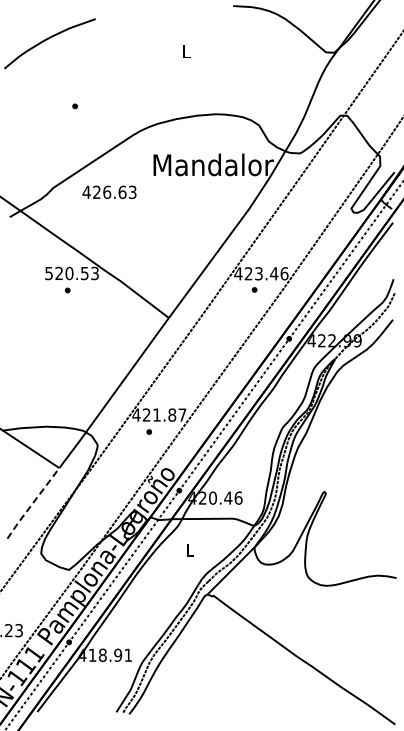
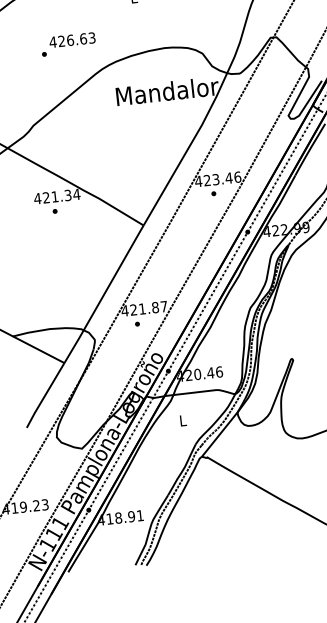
text: (109, 191) -> (72, 39), moved
text: (71, 273) -> (56, 196), 520.53 -> 421.34
line: (32, 503) -> (44, 395), dashed -> solid

